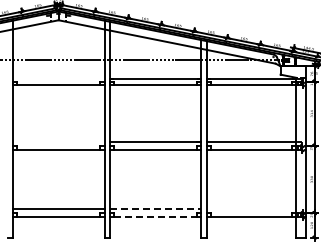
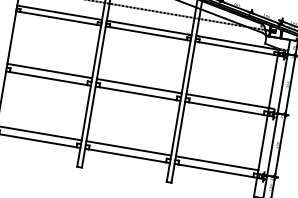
line: (58, 78) -> (59, 12), added
line: (58, 141) -> (49, 70), added
line: (155, 209) -> (128, 148), dashed -> solid
line: (250, 209) -> (216, 163), added
line: (155, 217) -> (127, 156), dashed -> solid

